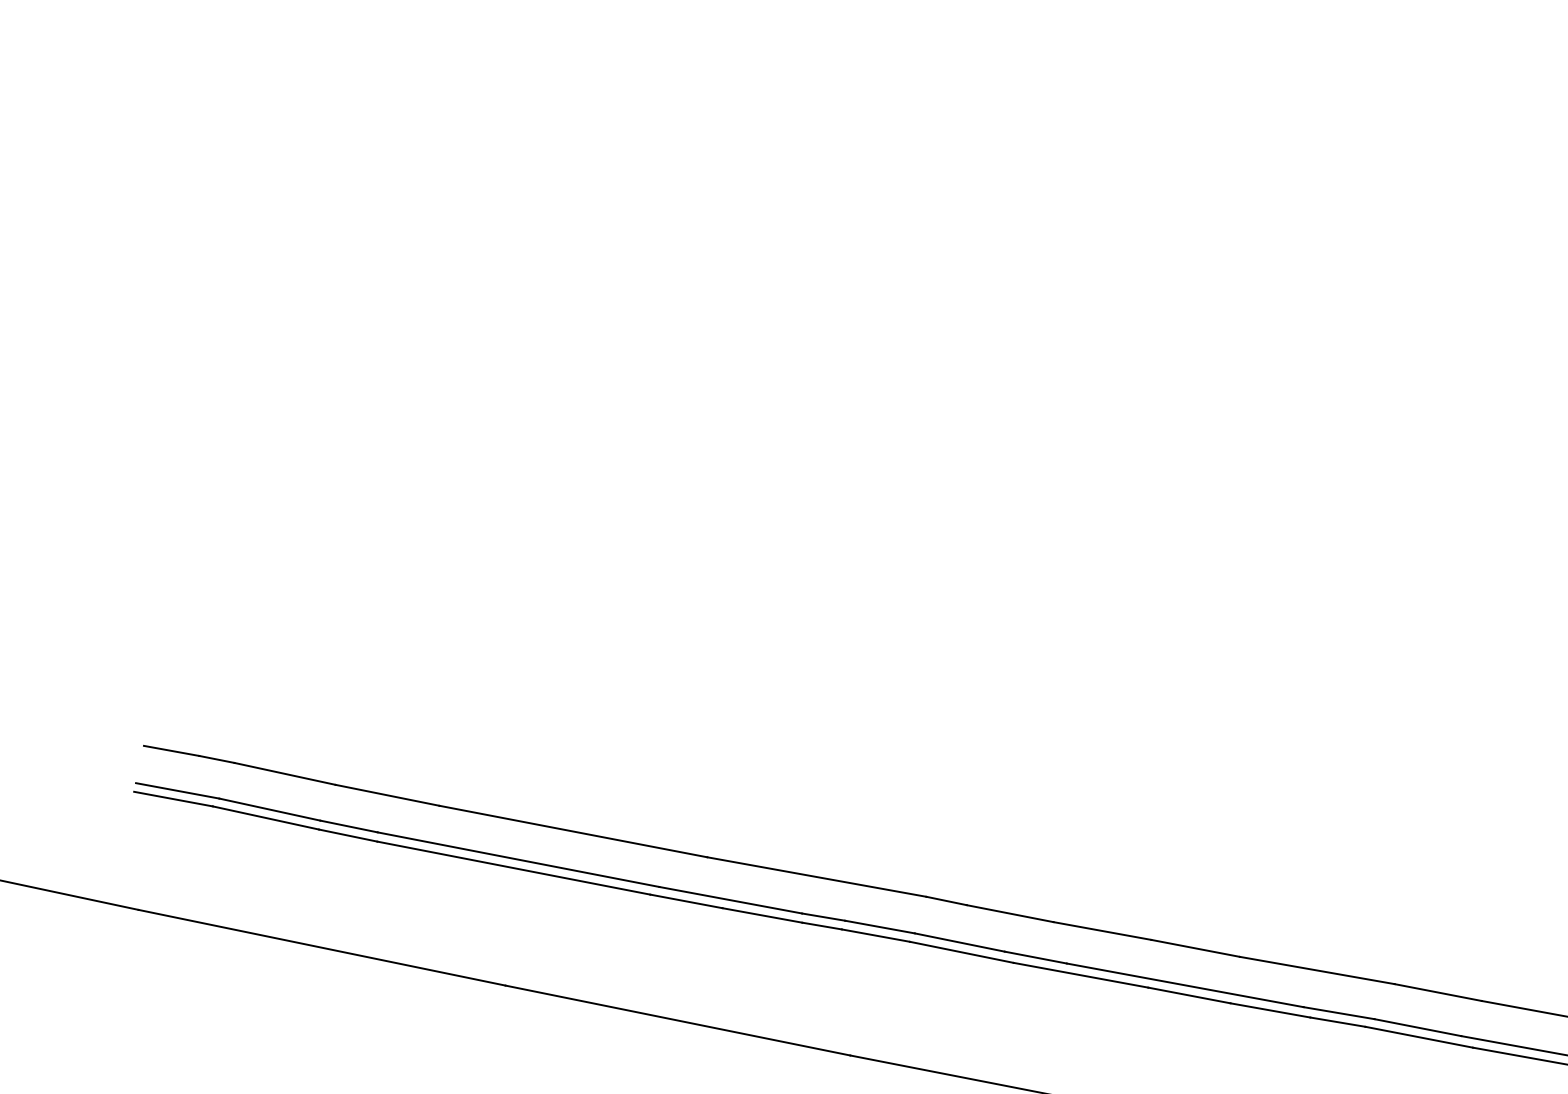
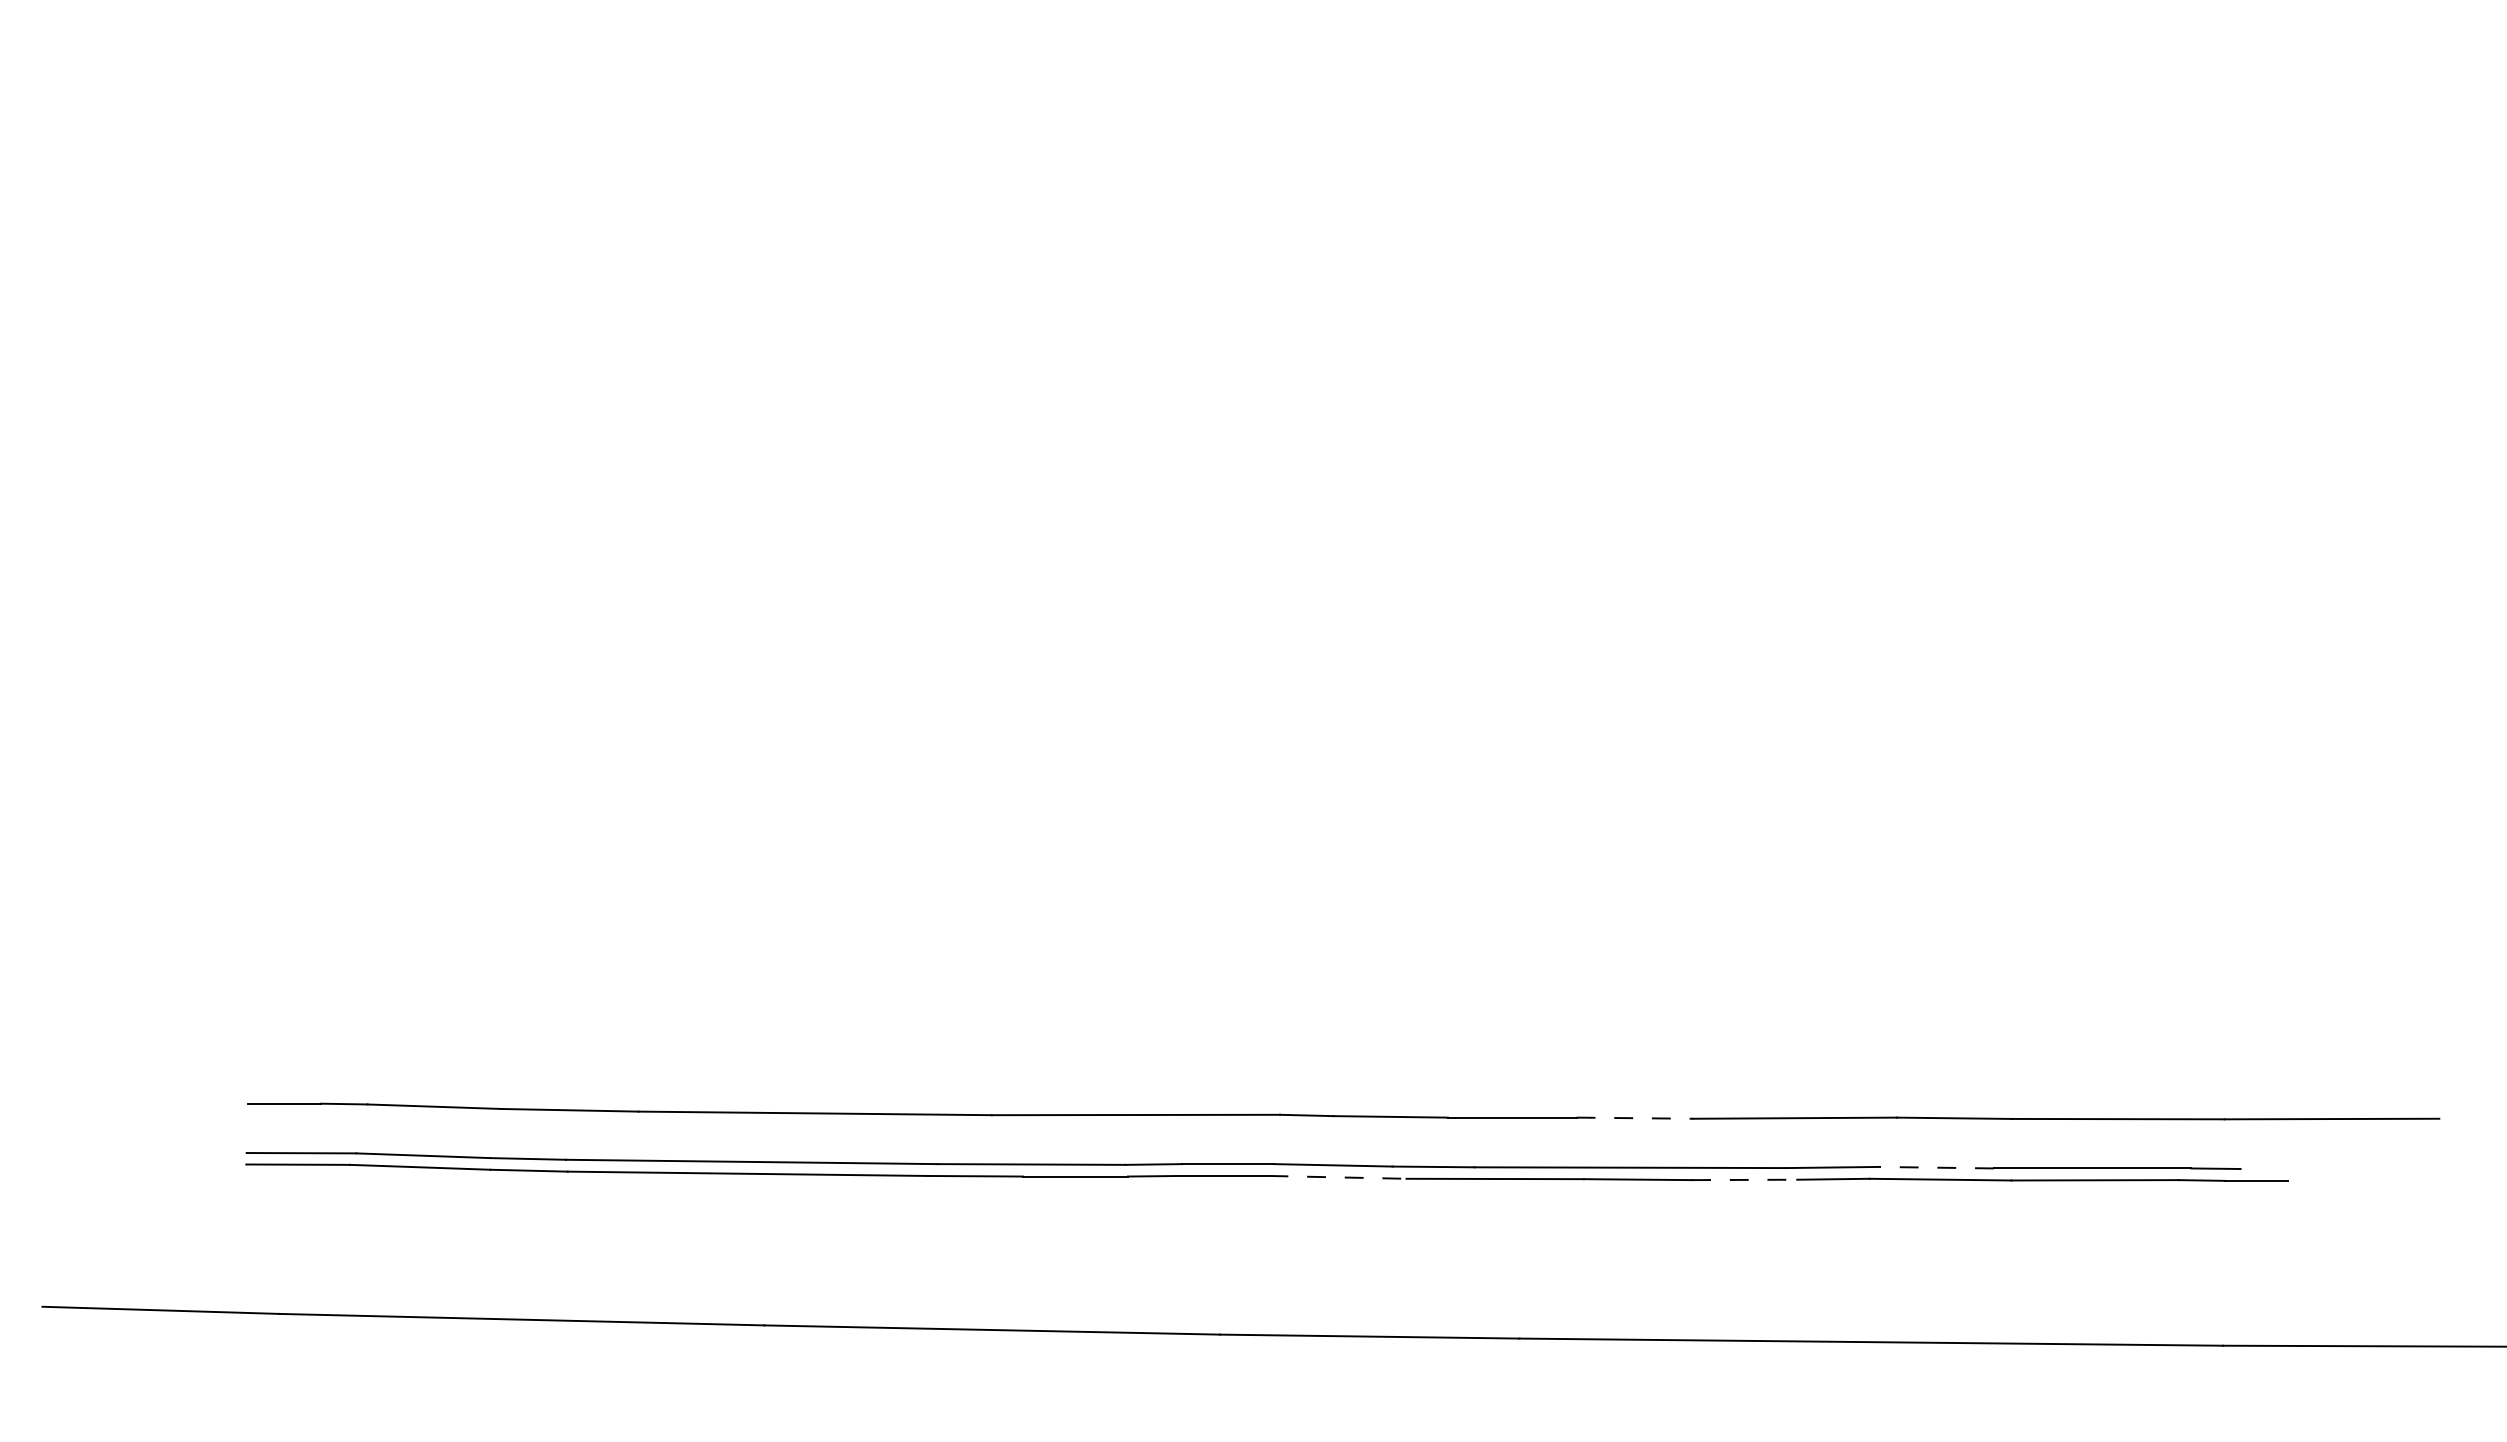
line: (1195, 948) -> (1635, 1118), solid -> dashed
line: (962, 952) -> (1338, 1177), solid -> dashed
line: (1270, 1010) -> (1744, 1179), solid -> dashed
line: (1417, 1027) -> (1936, 1167), solid -> dashed

